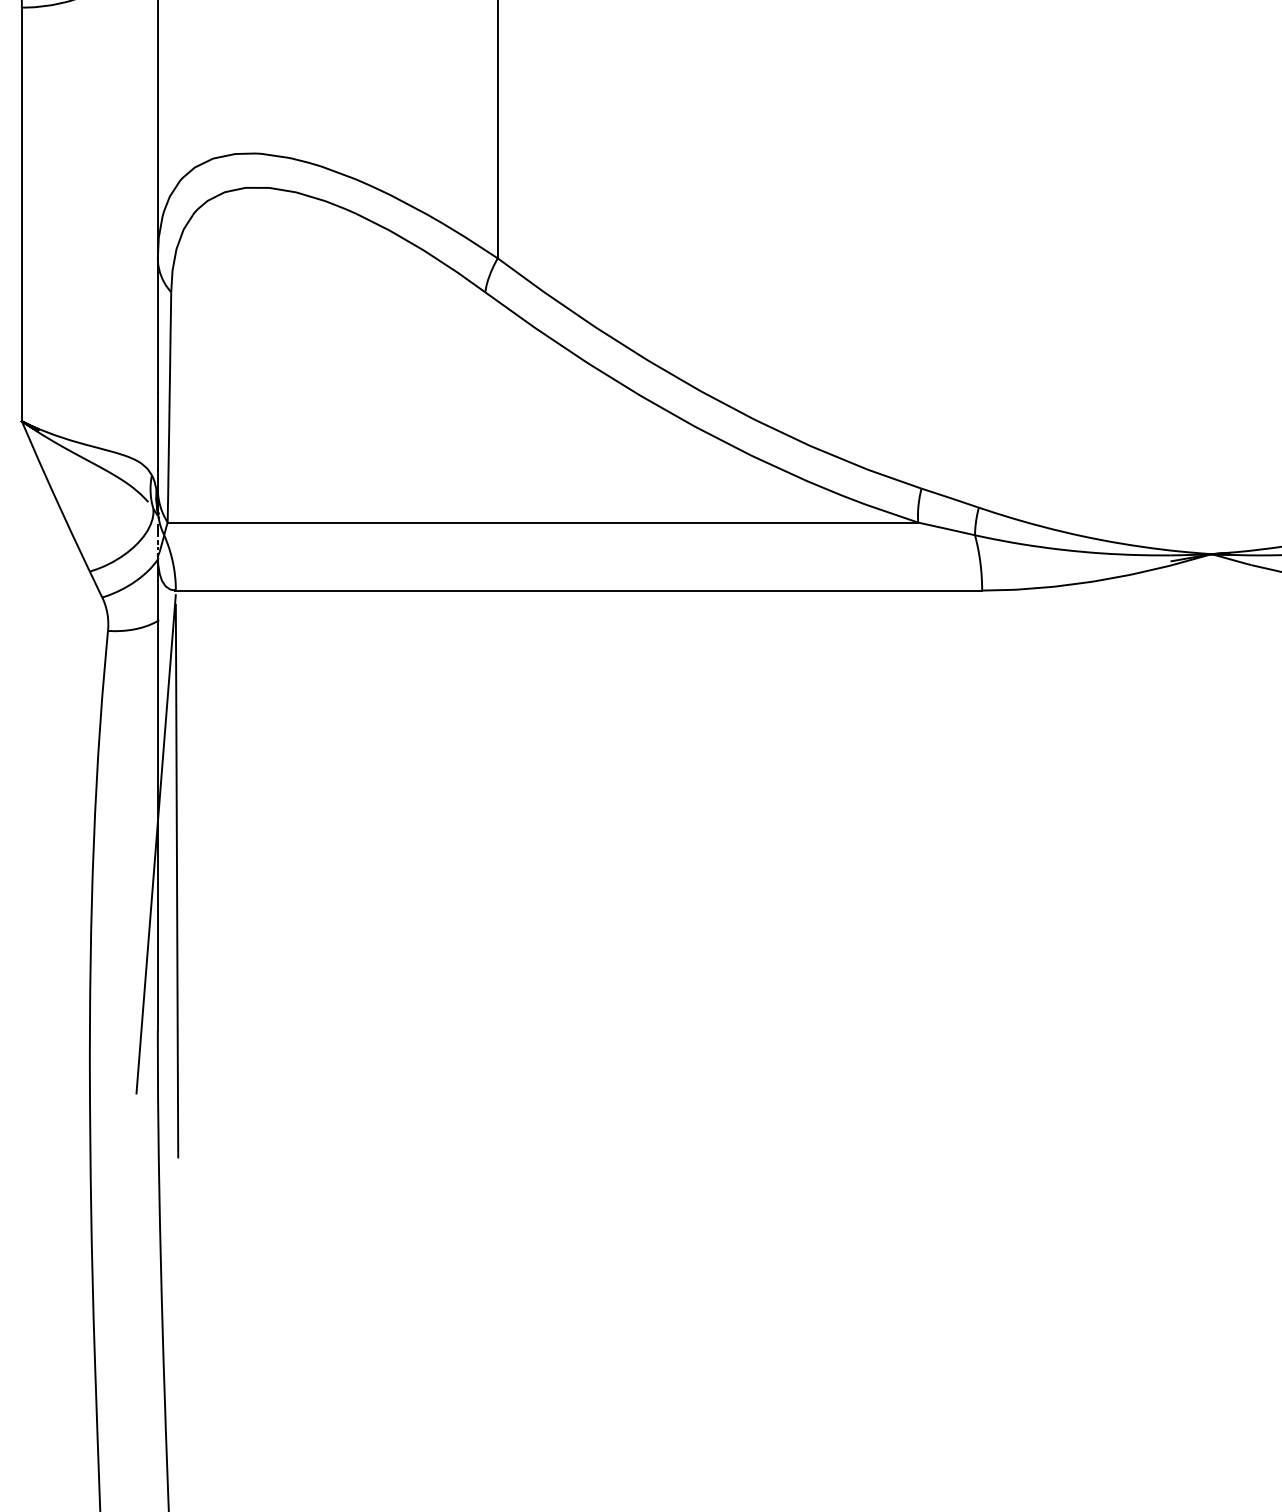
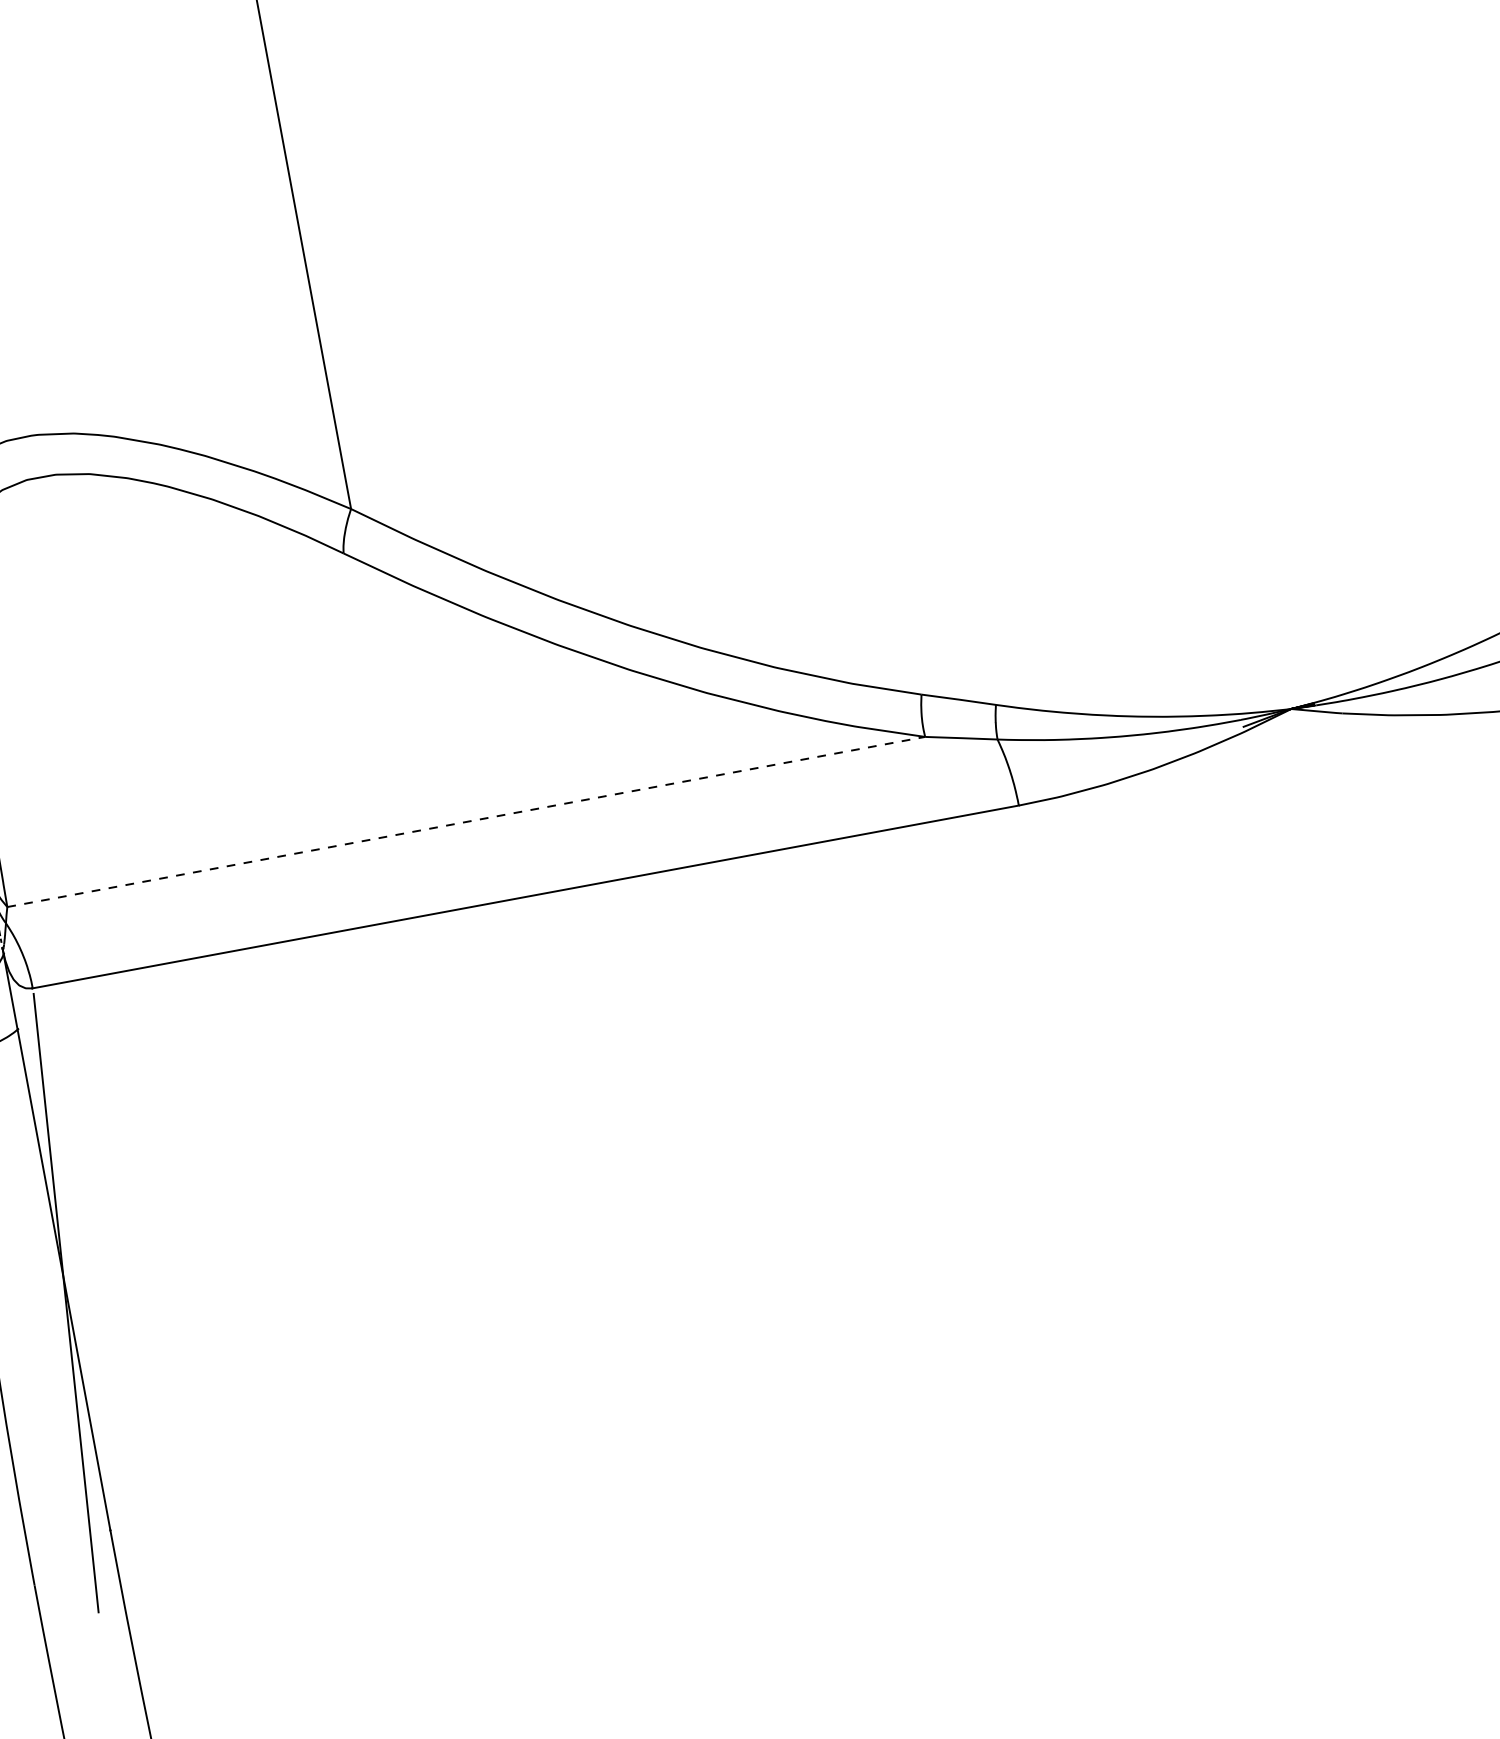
line: (543, 522) -> (466, 821), solid -> dashed
line: (176, 880) -> (99, 1342), removed

